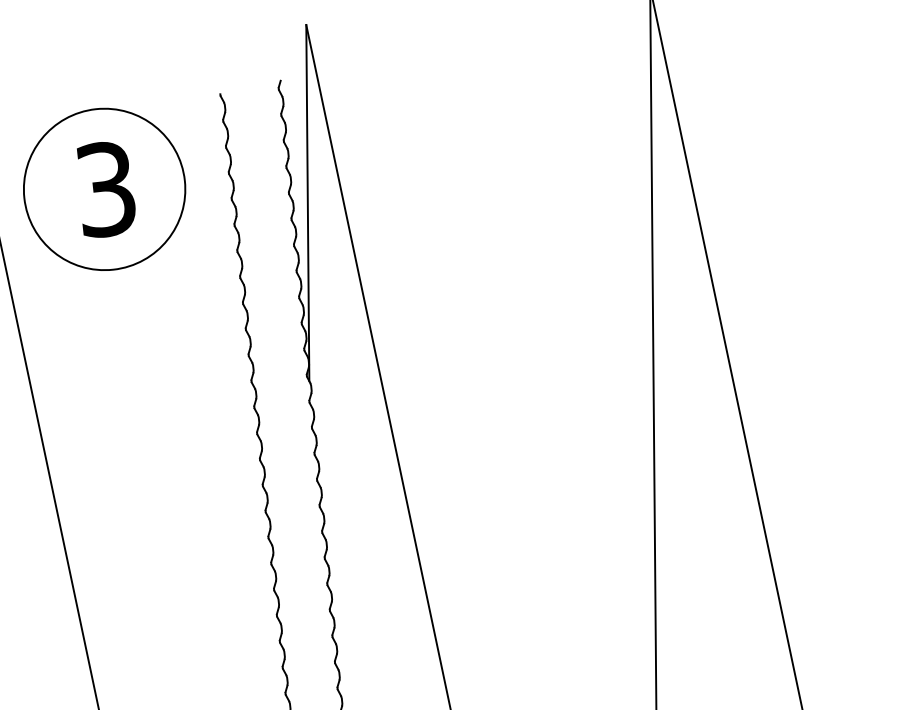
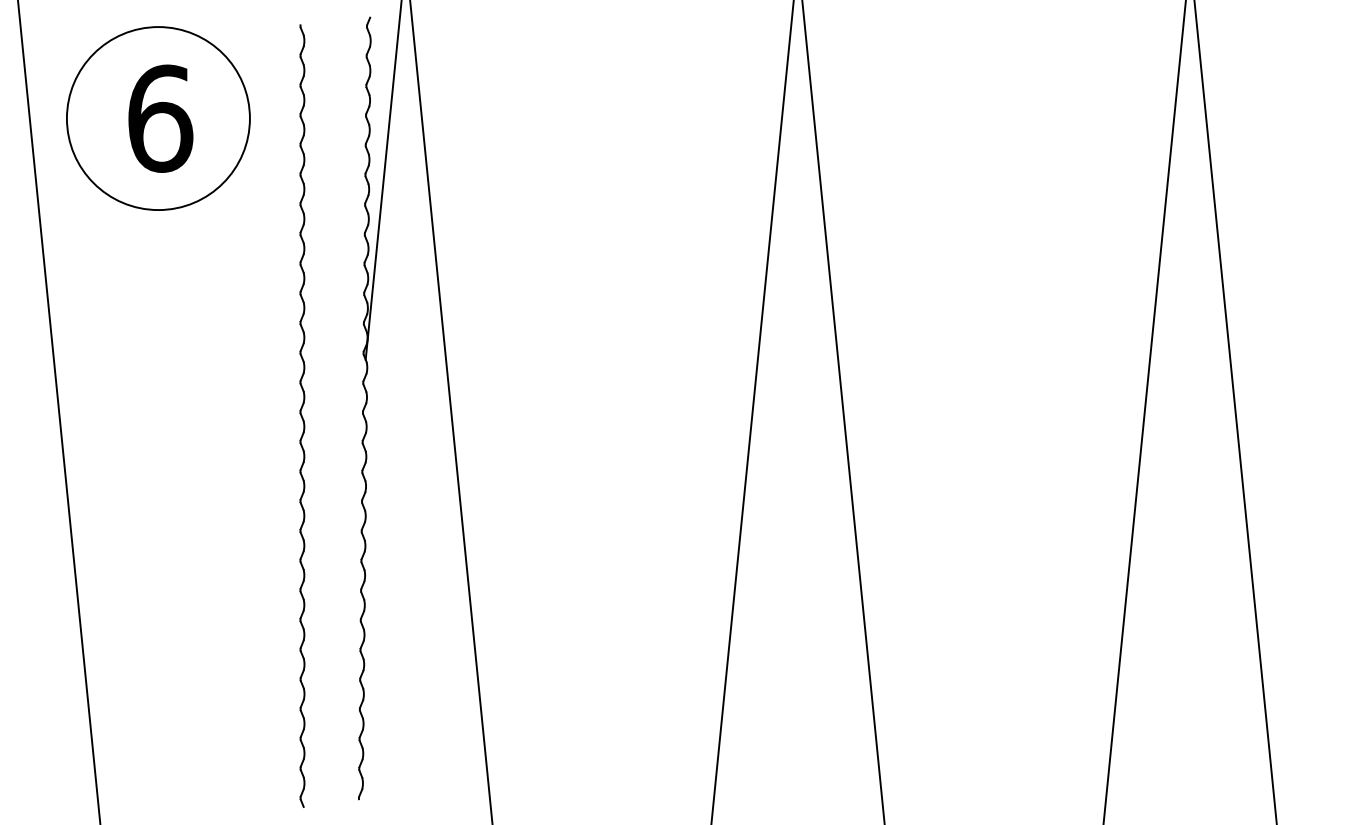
text: (106, 189) -> (160, 118), 3 -> 6

